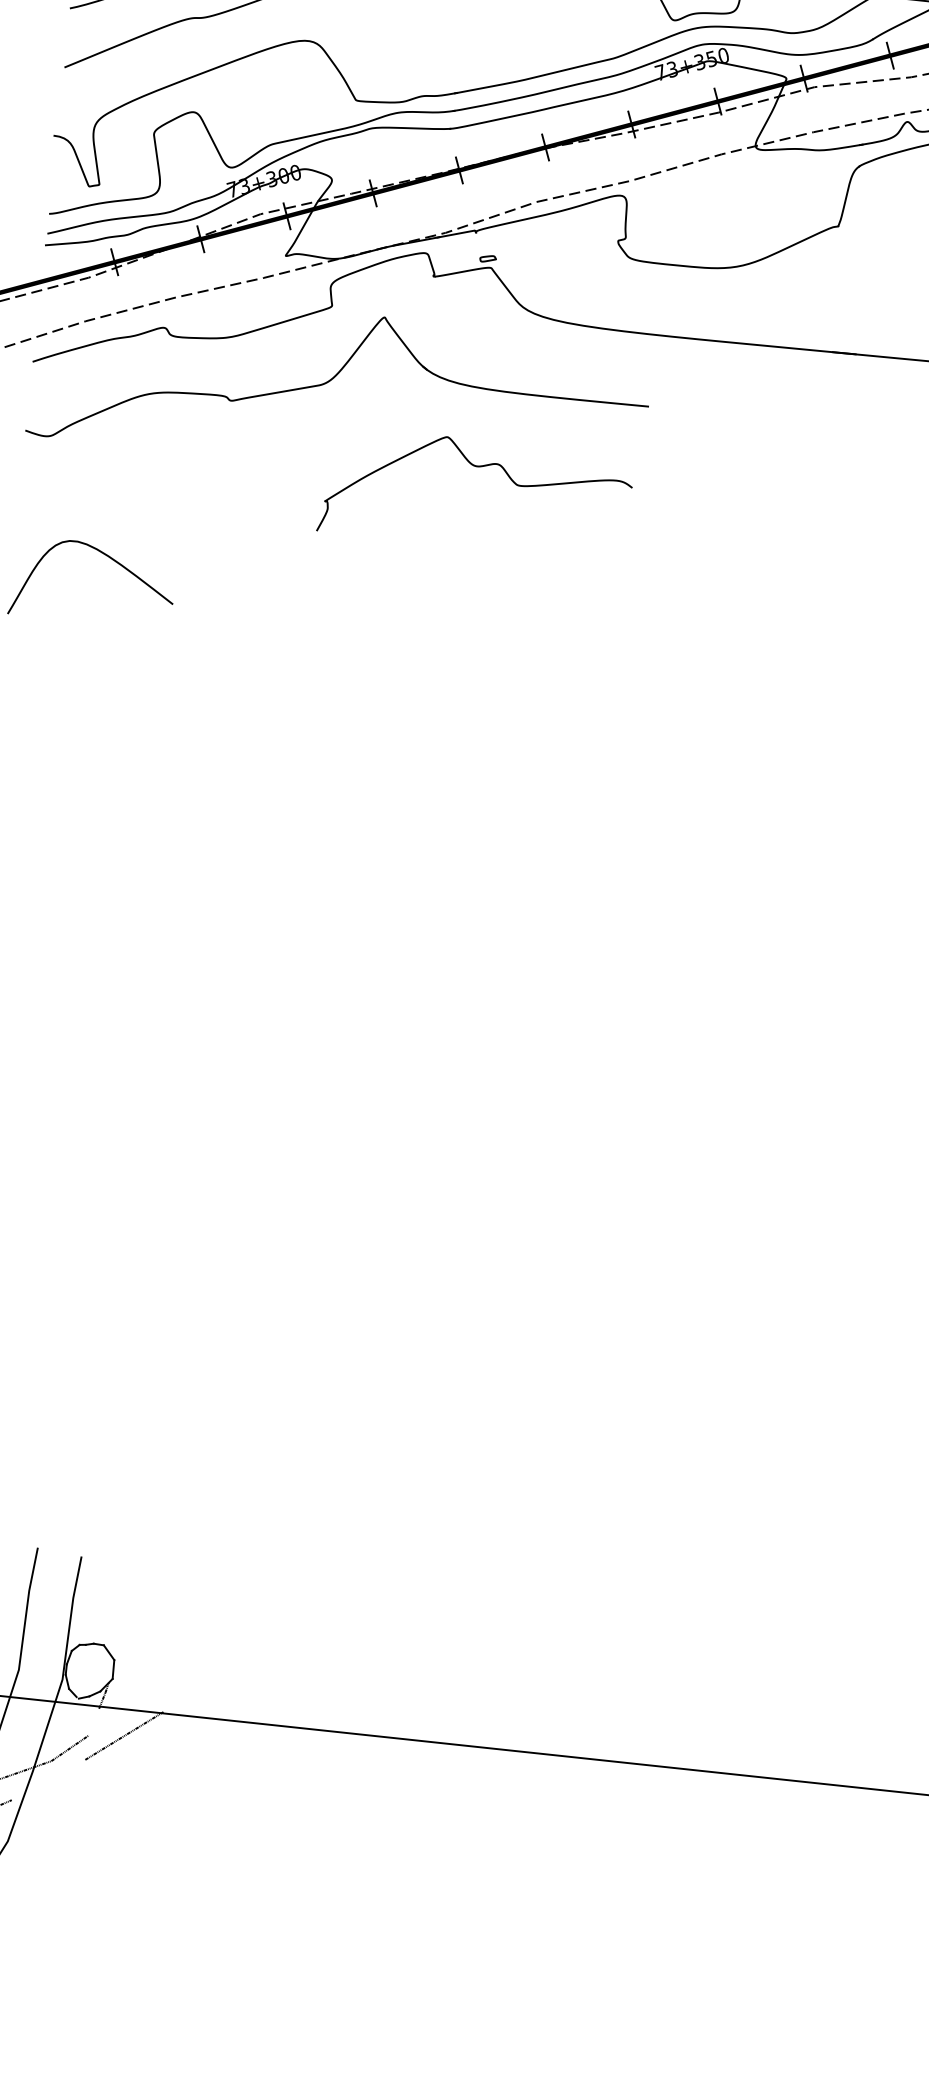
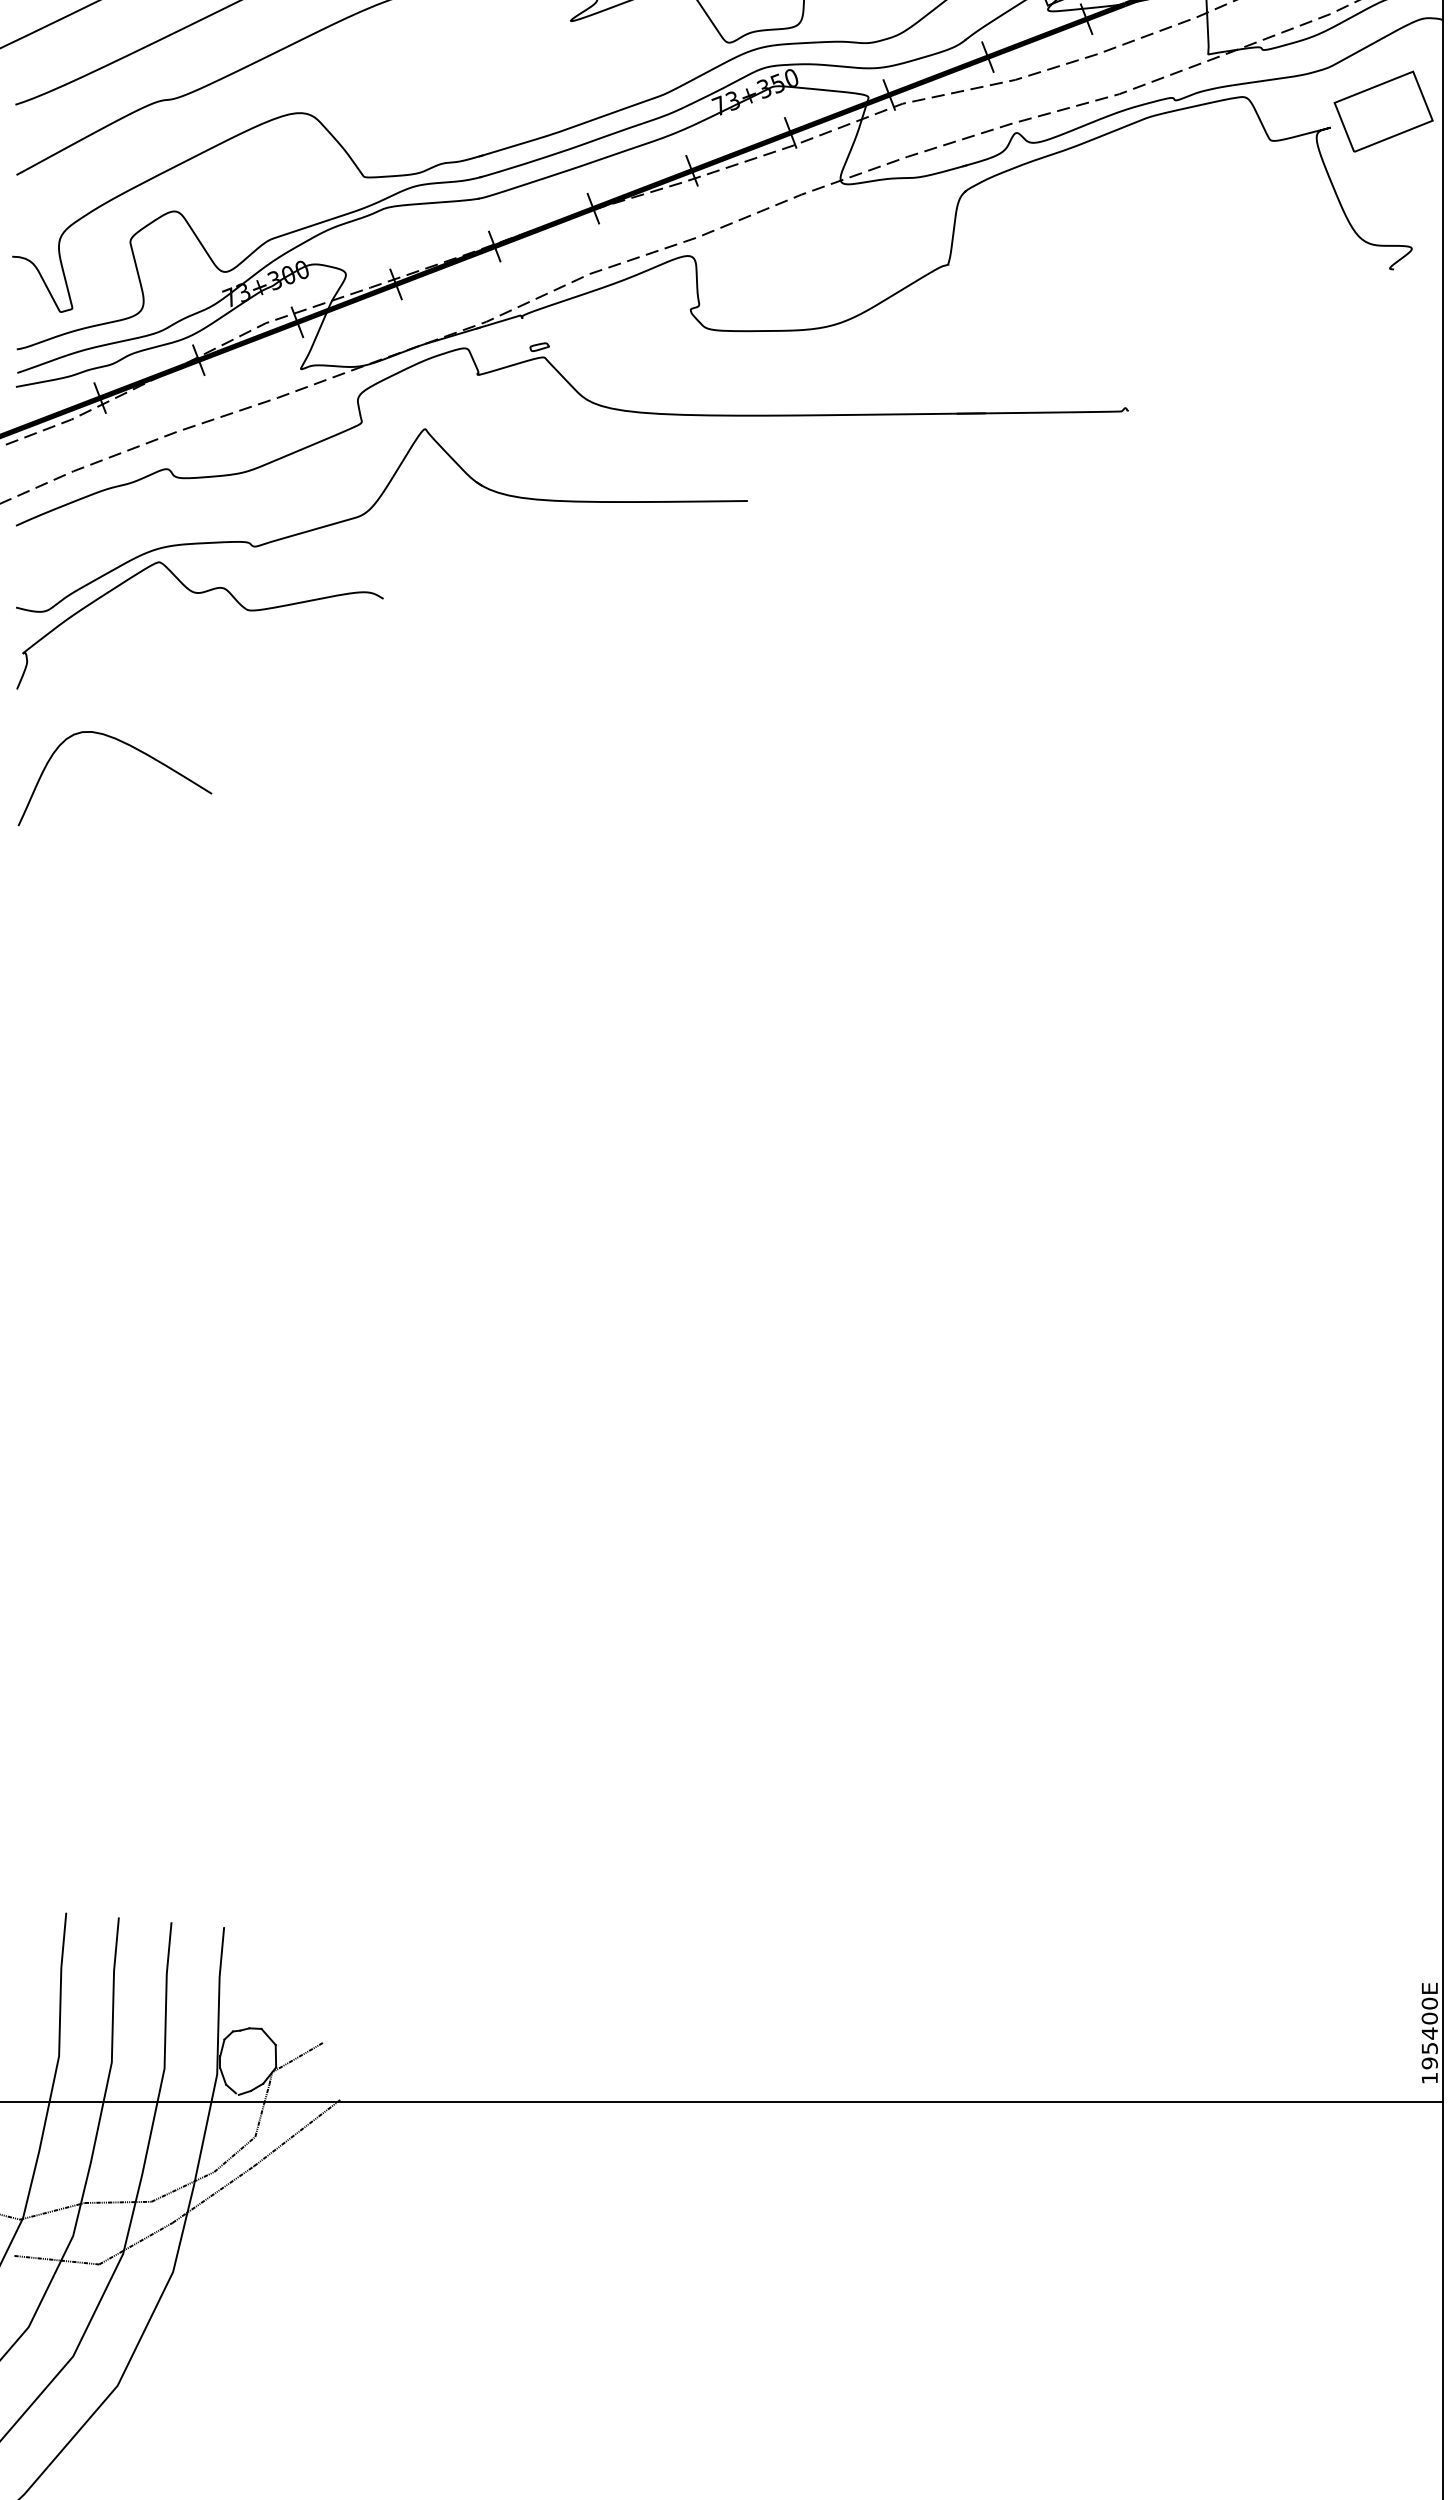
curve: (478, 466) -> (199, 593), moved
line: (131, 1672) -> (297, 2057), added
line: (93, 1721) -> (259, 2120), added
line: (48, 1779) -> (213, 2194), added

